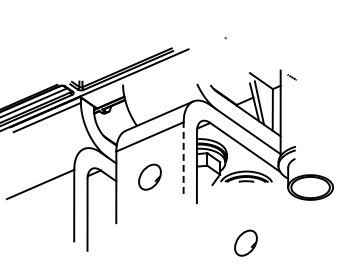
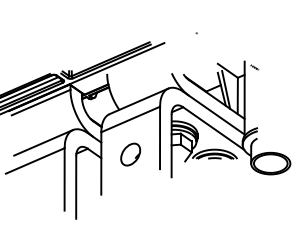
line: (183, 158) -> (159, 138), dashed -> solid
line: (49, 163) -> (43, 142), added
part: (245, 242) -> (213, 211), removed

